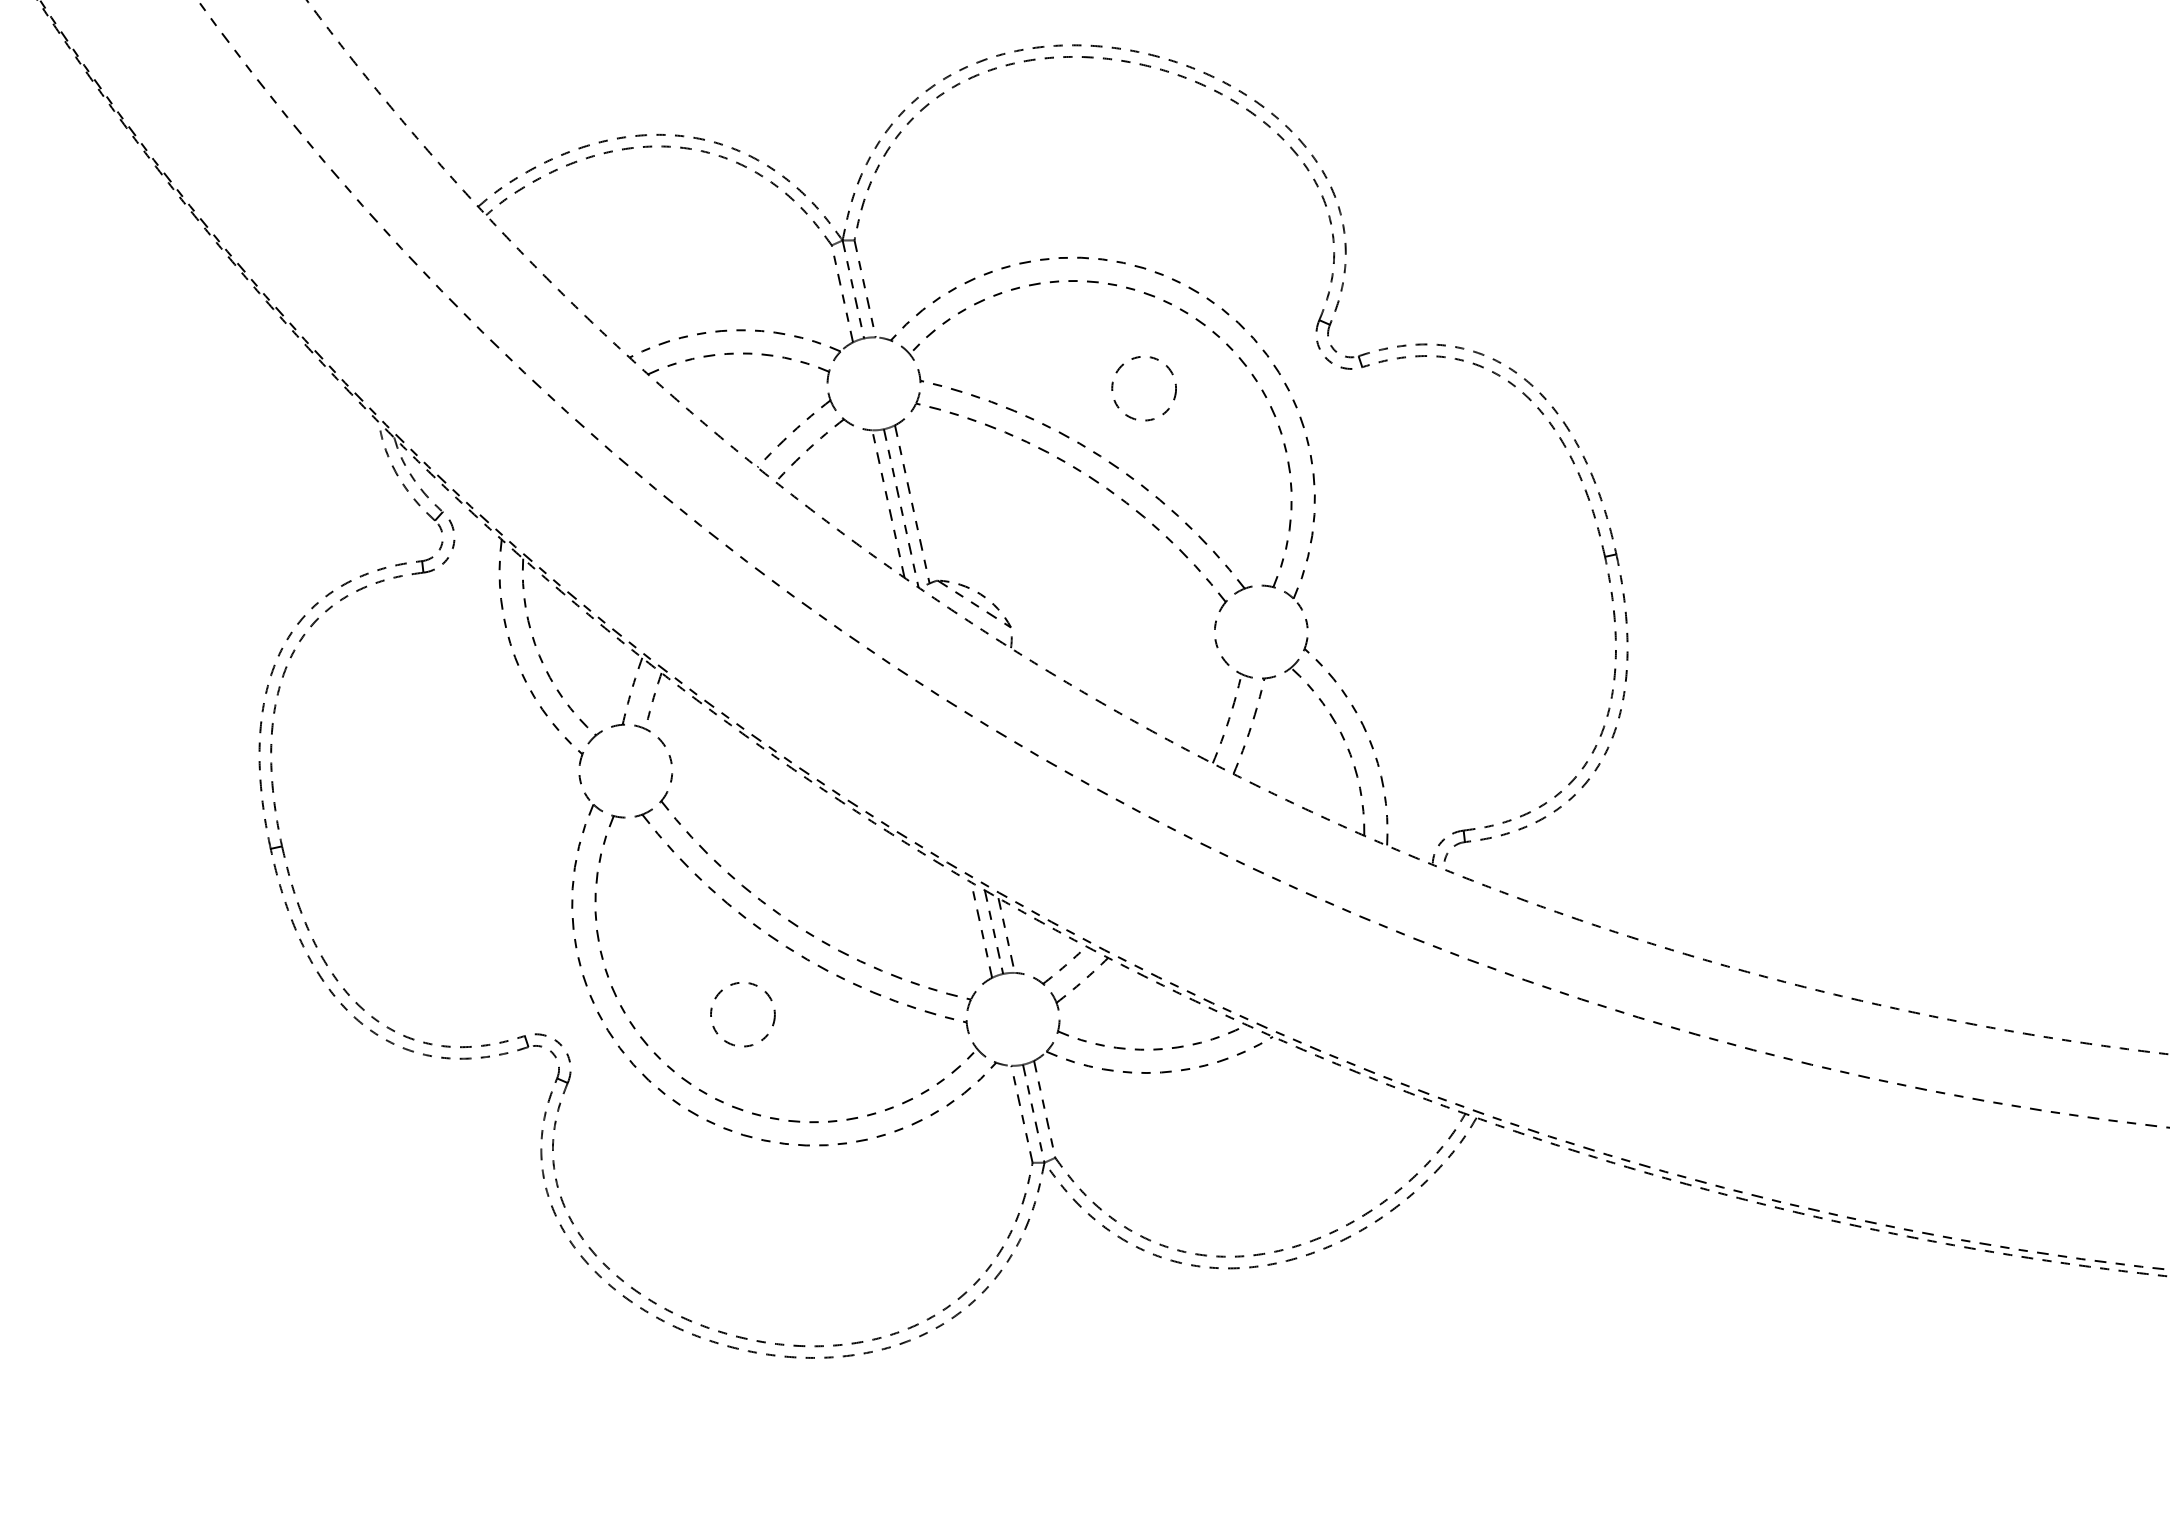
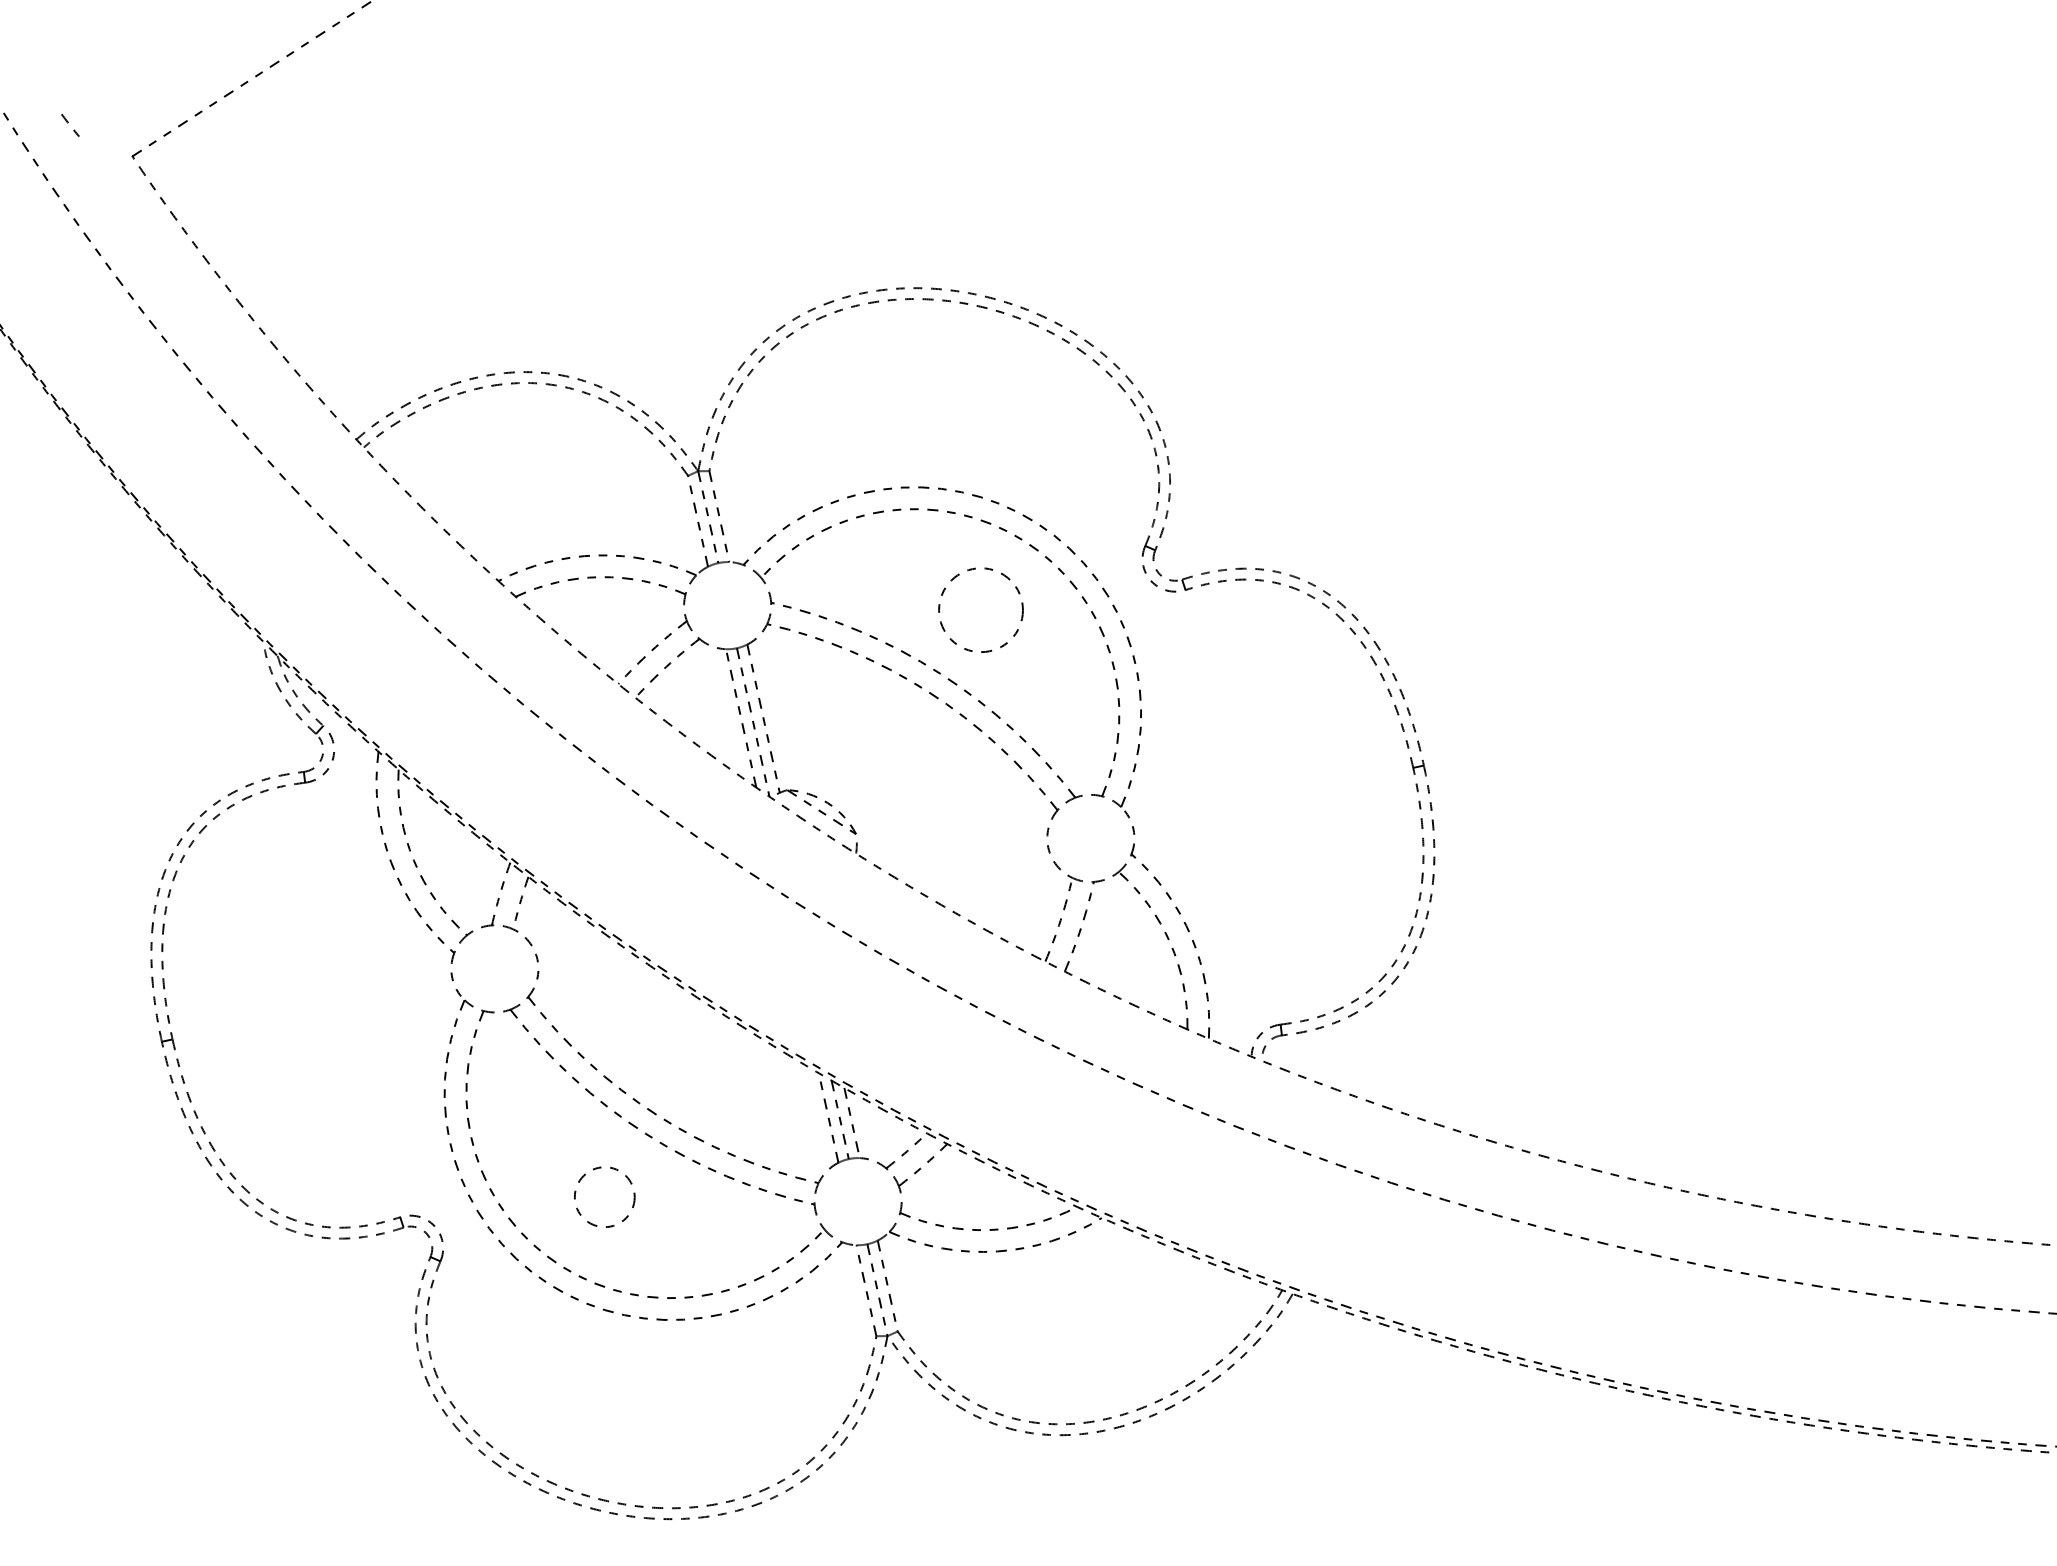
circle: (1143, 387) -> (980, 609), size x1.4

